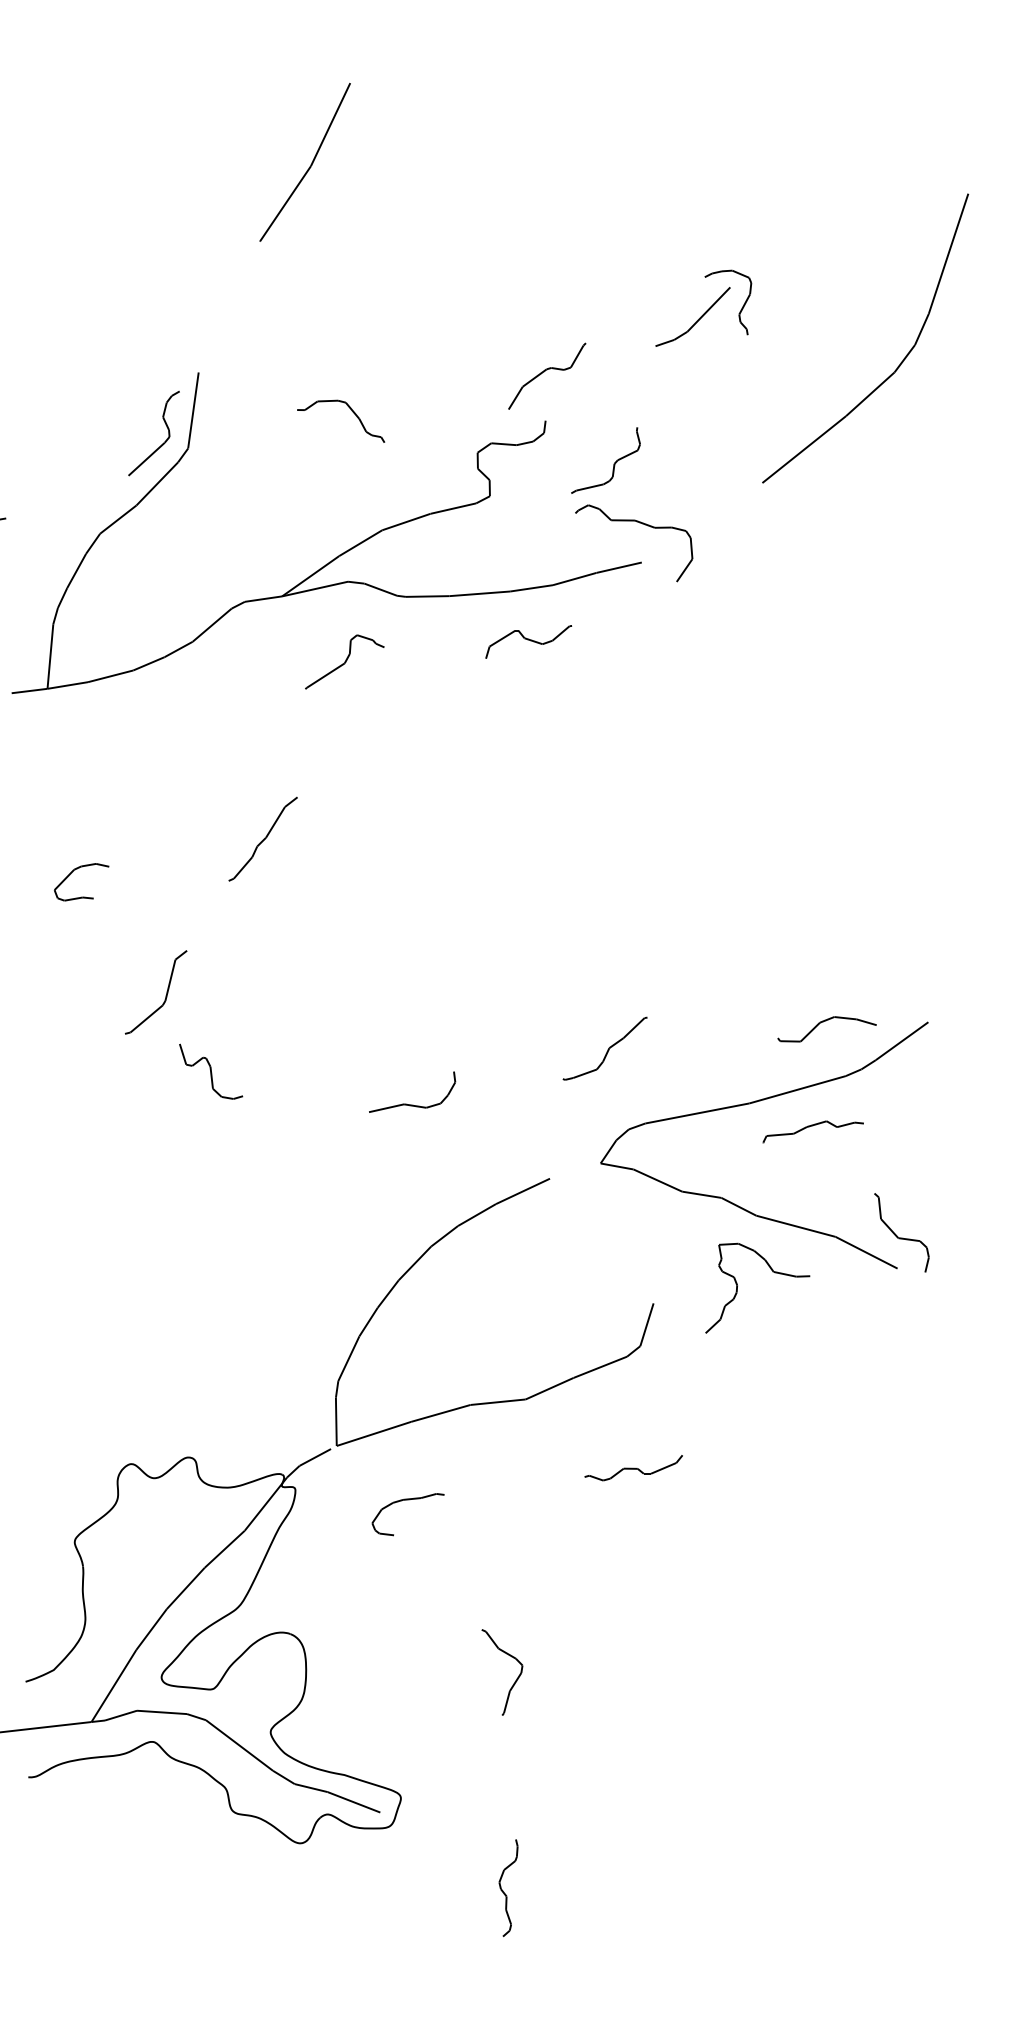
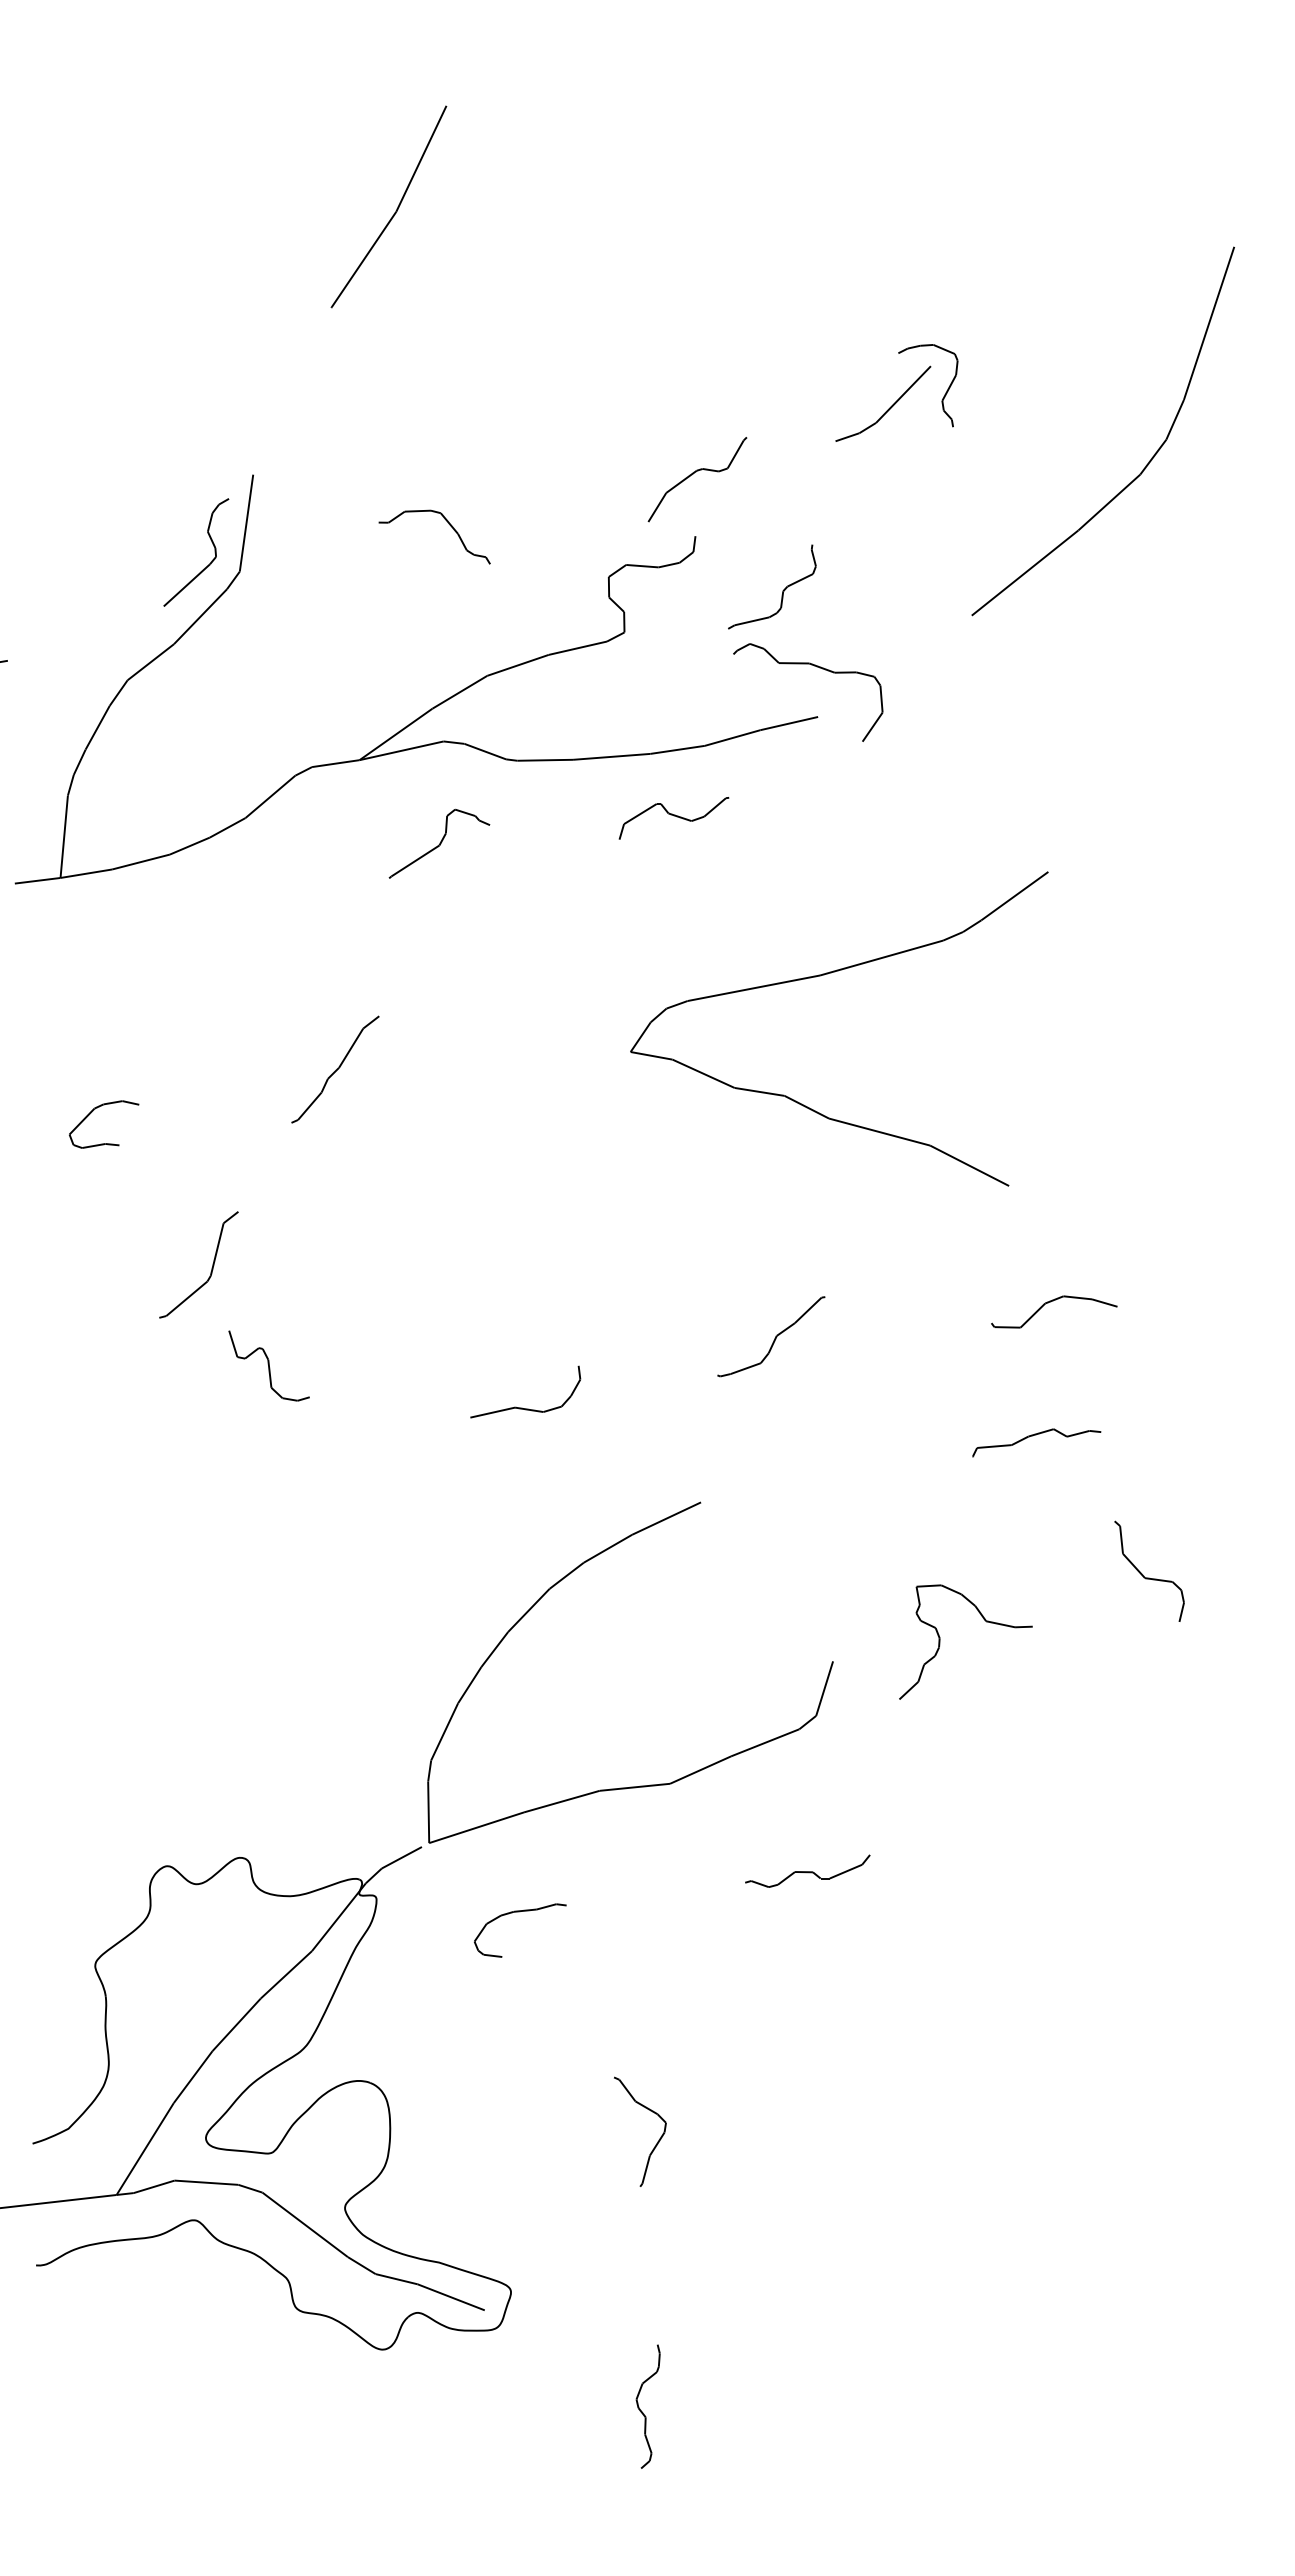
part: (752, 1103) -> (824, 975), moved

